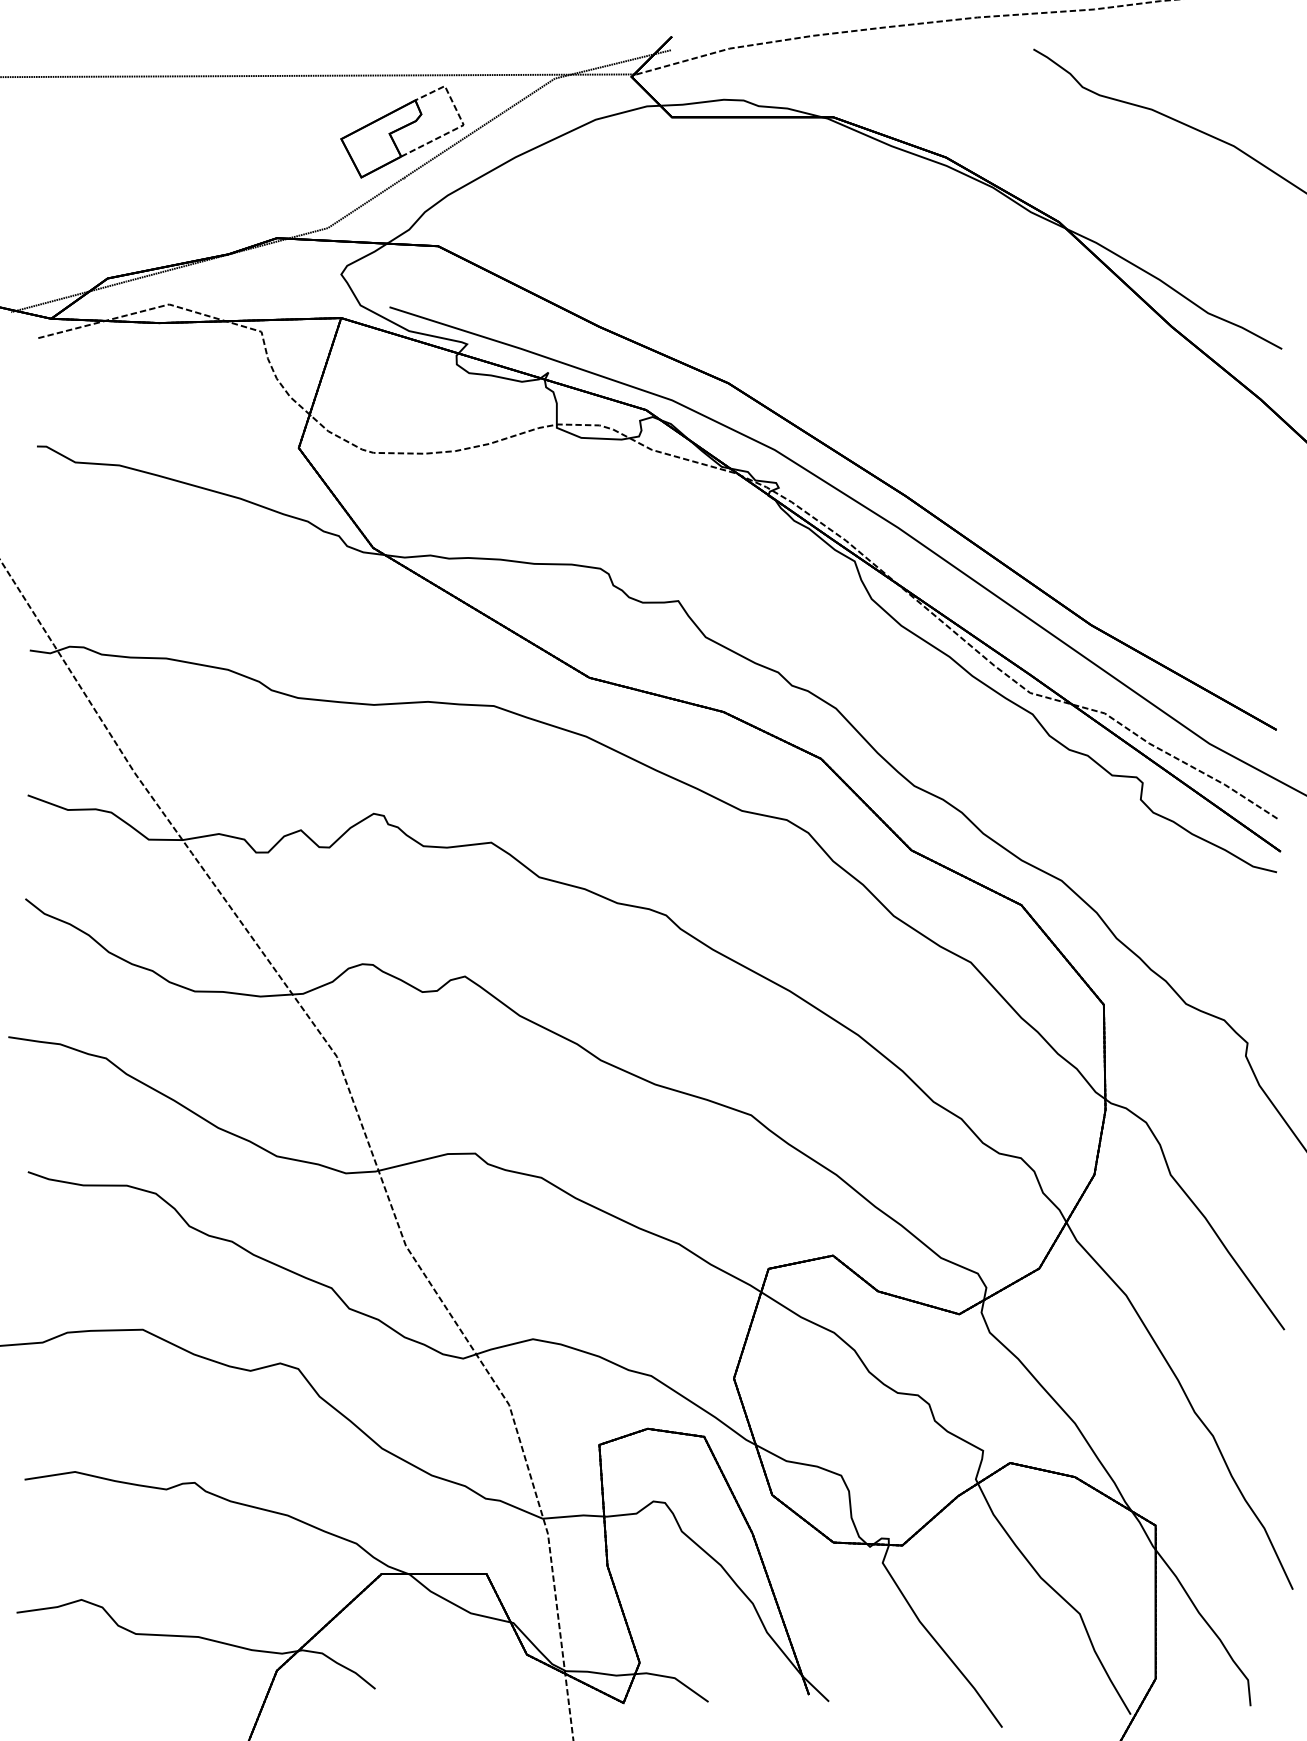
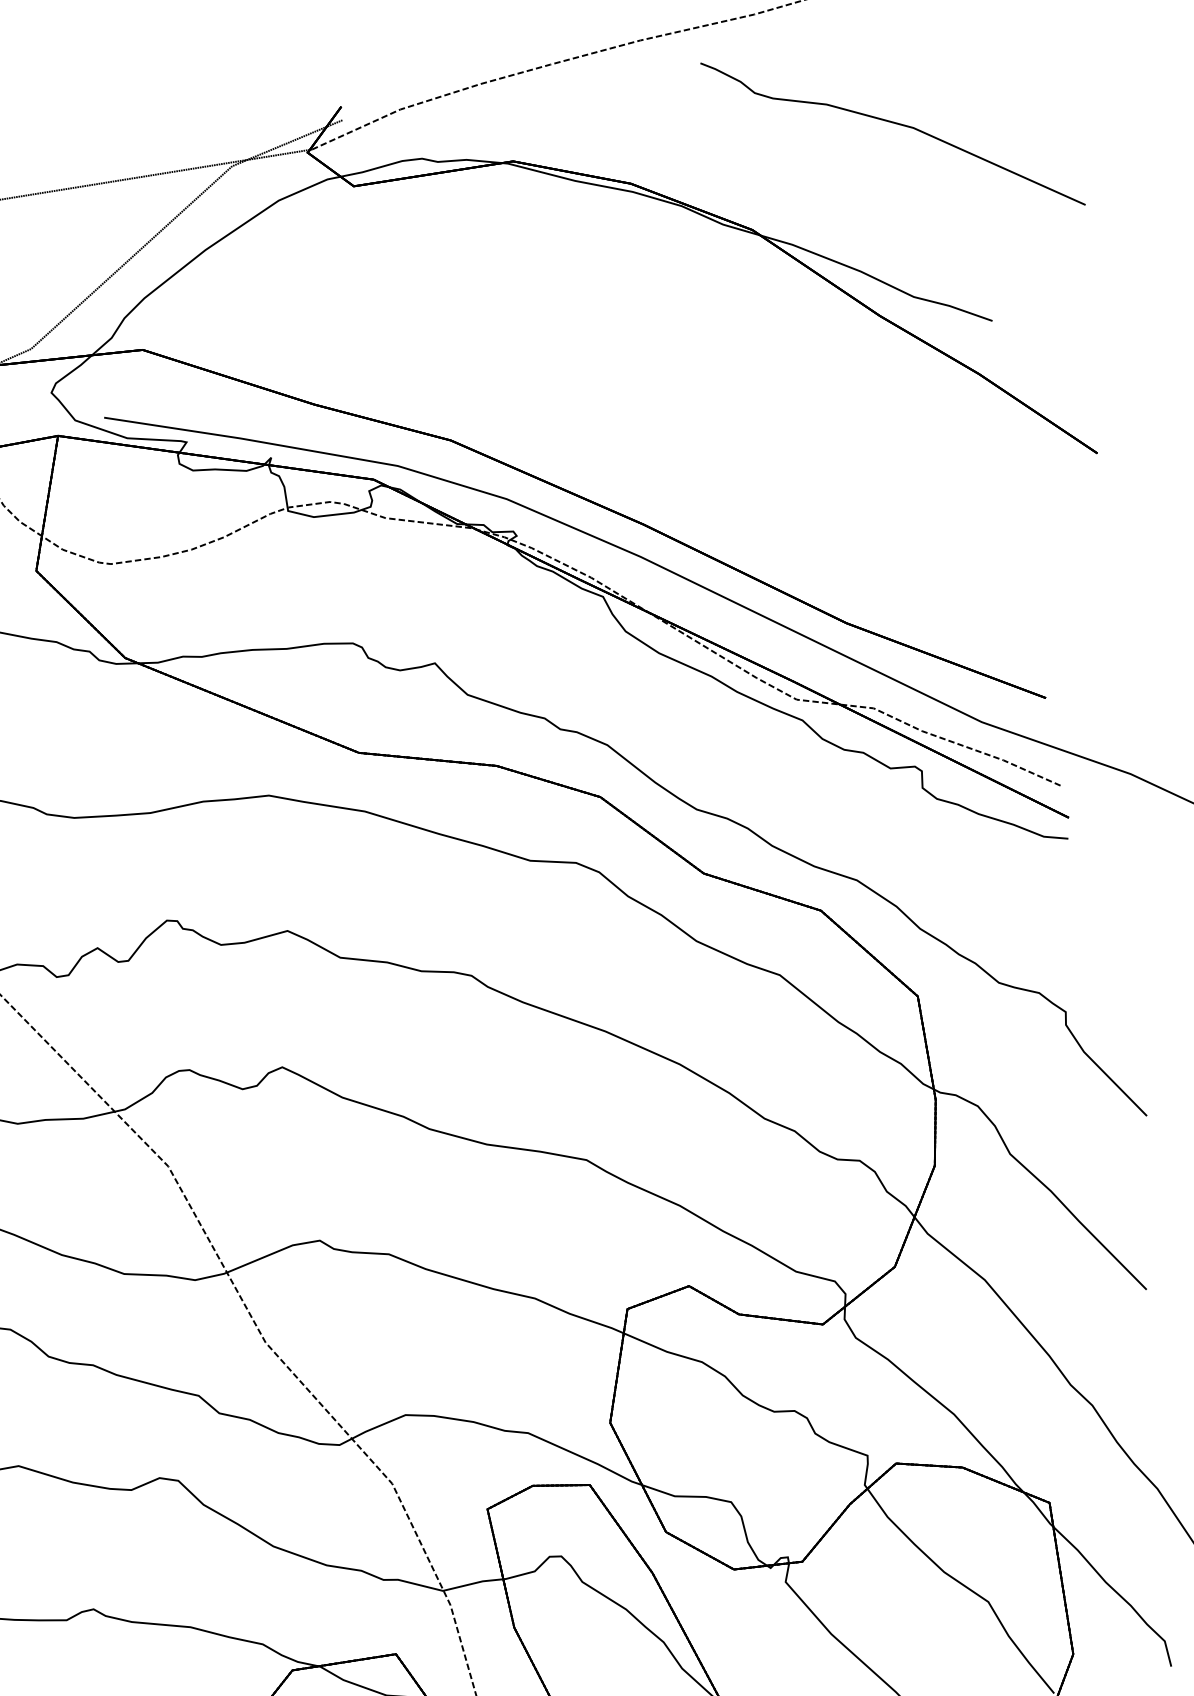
part: (402, 132) -> (89, 243), removed

